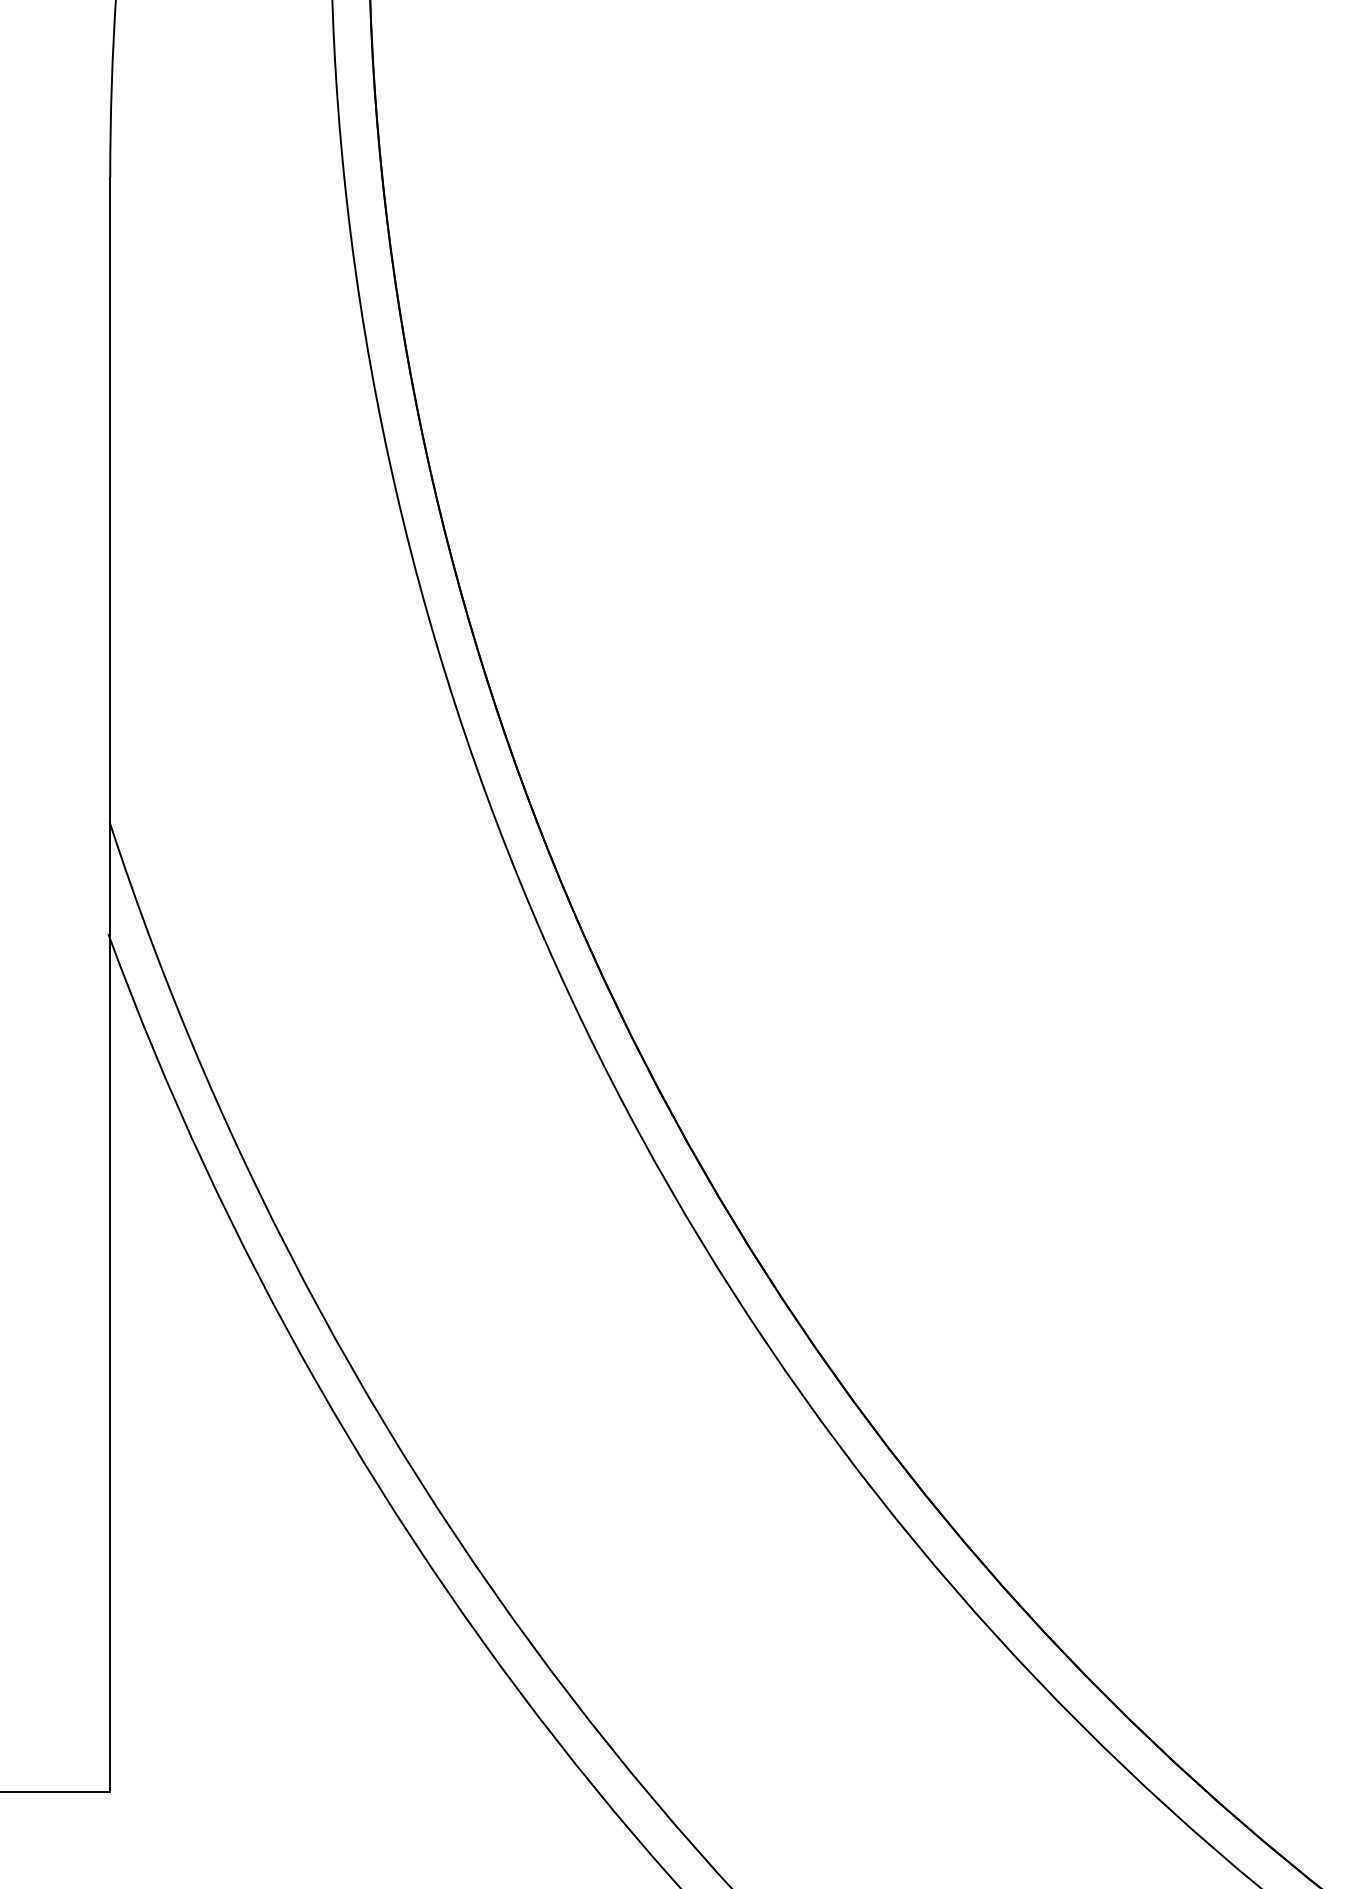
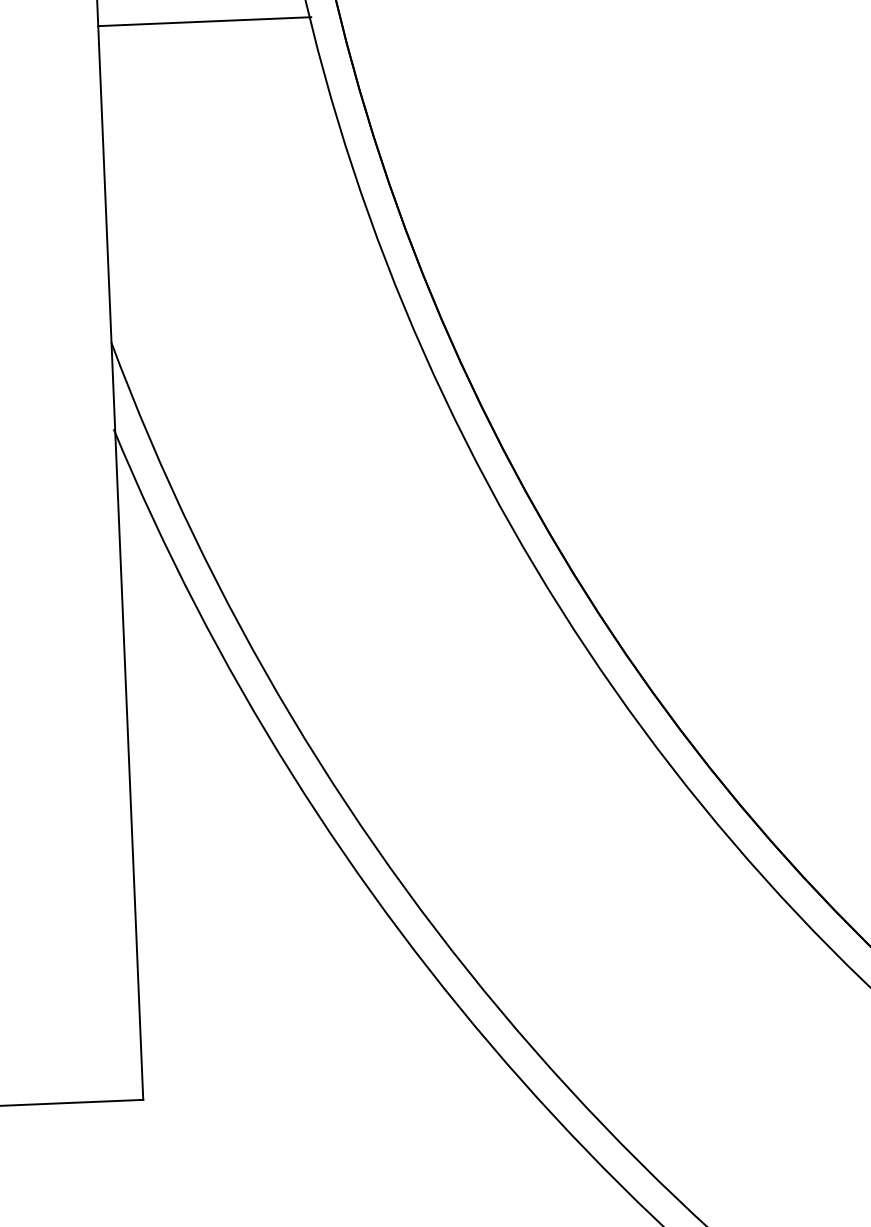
line: (246, 418) -> (204, 21), added

